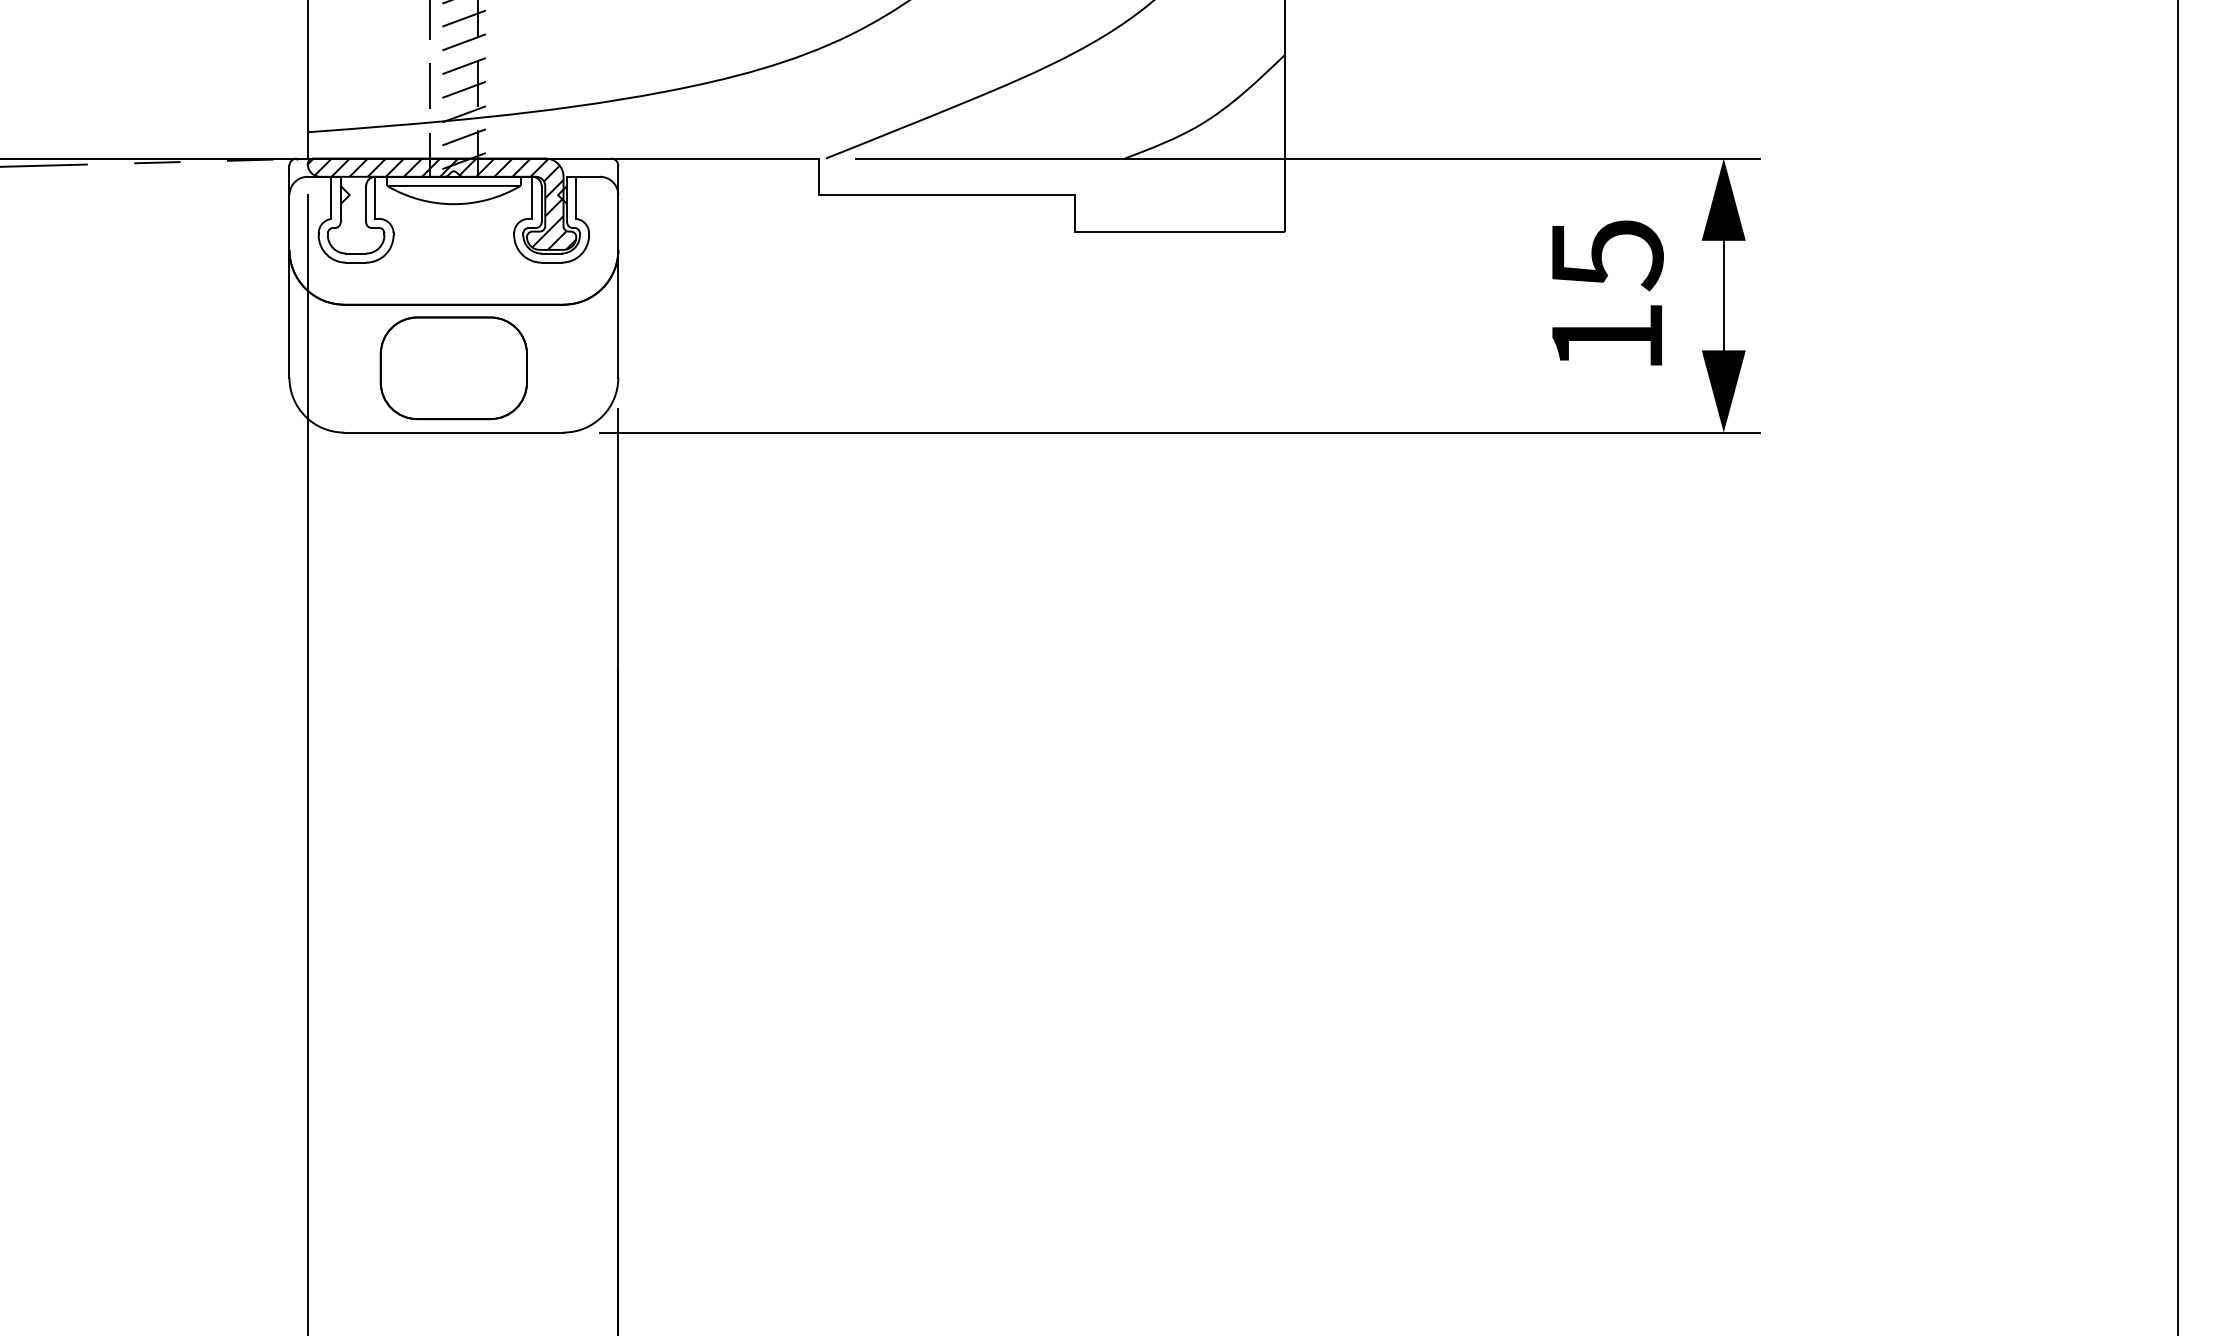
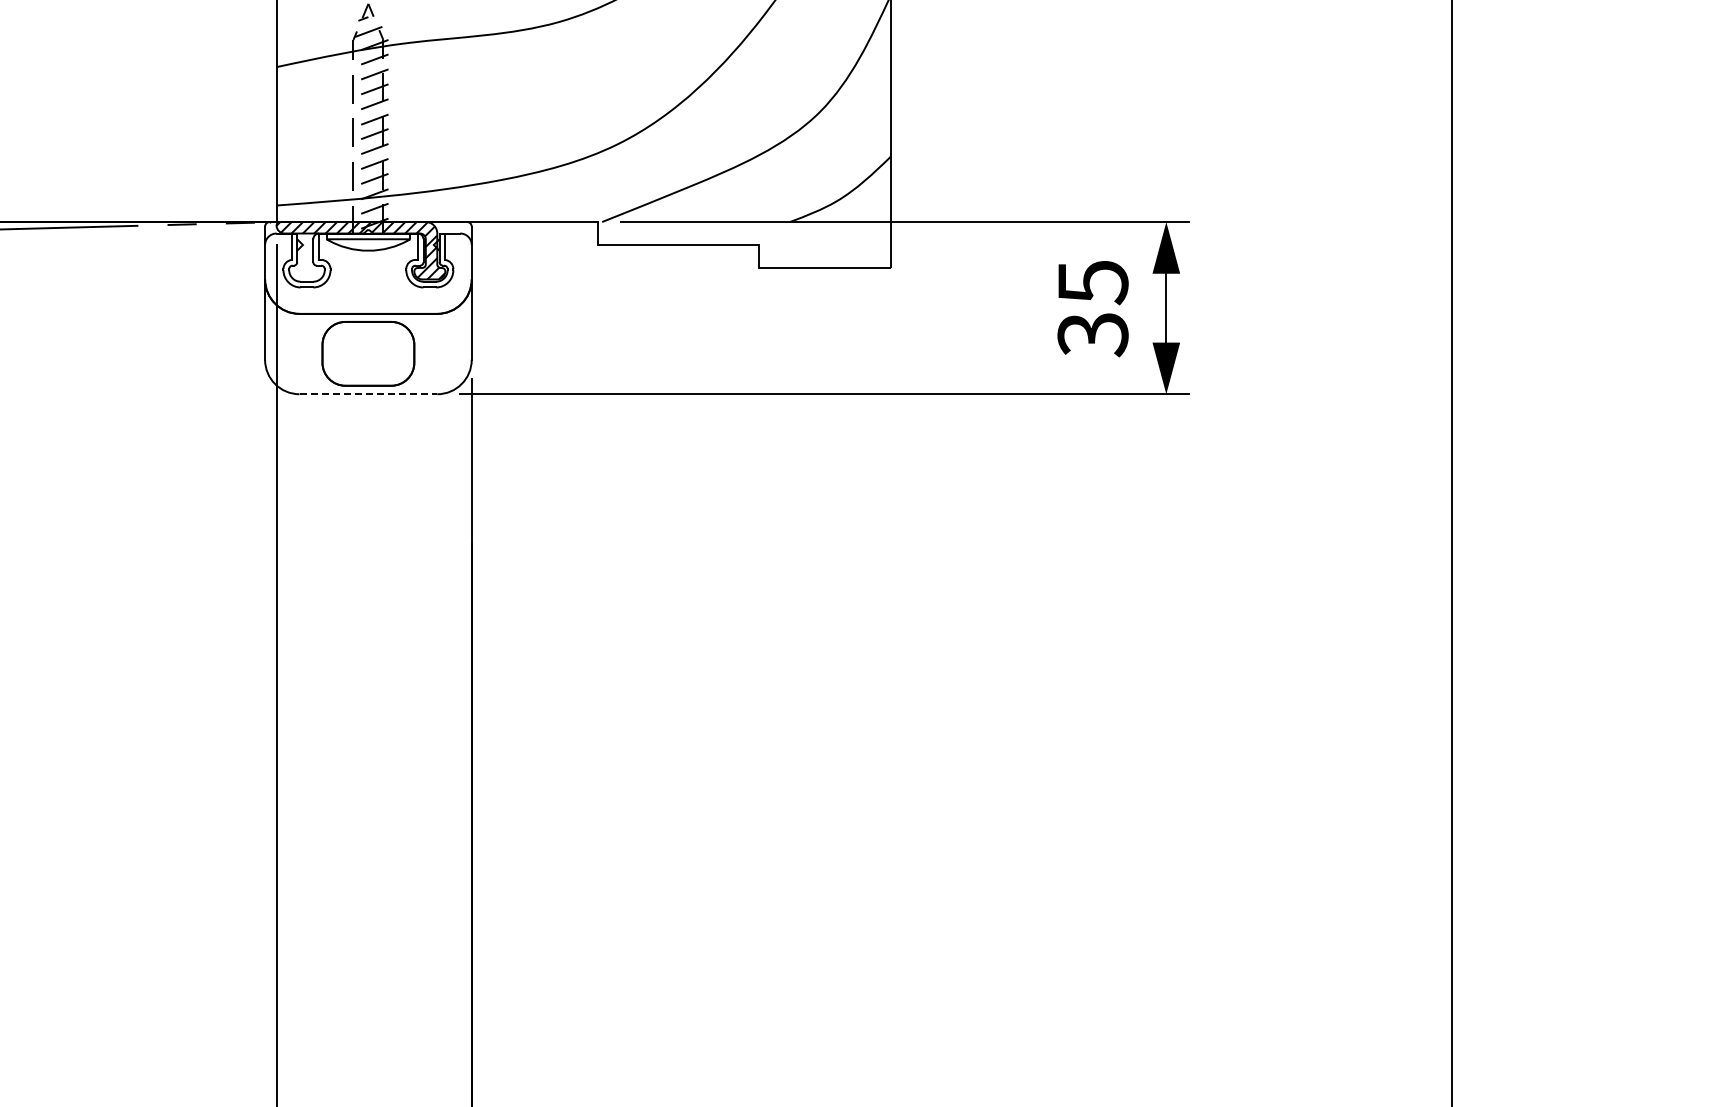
text: (1606, 339) -> (1092, 335), 15 -> 35
line: (454, 432) -> (368, 394), solid -> dashed

